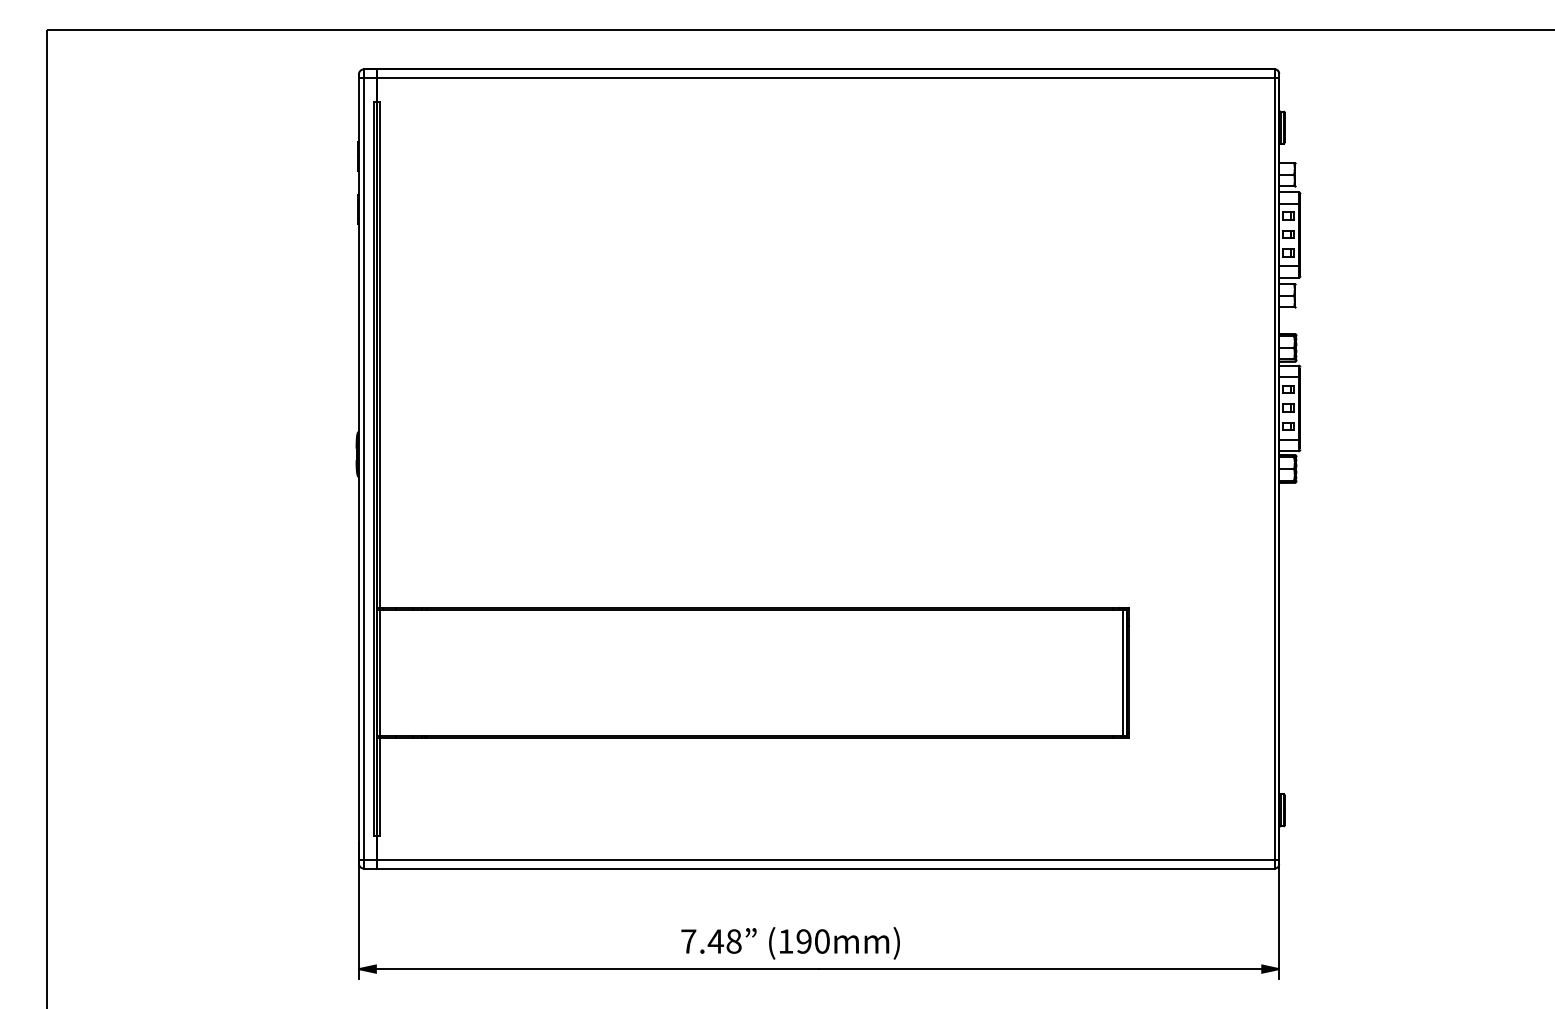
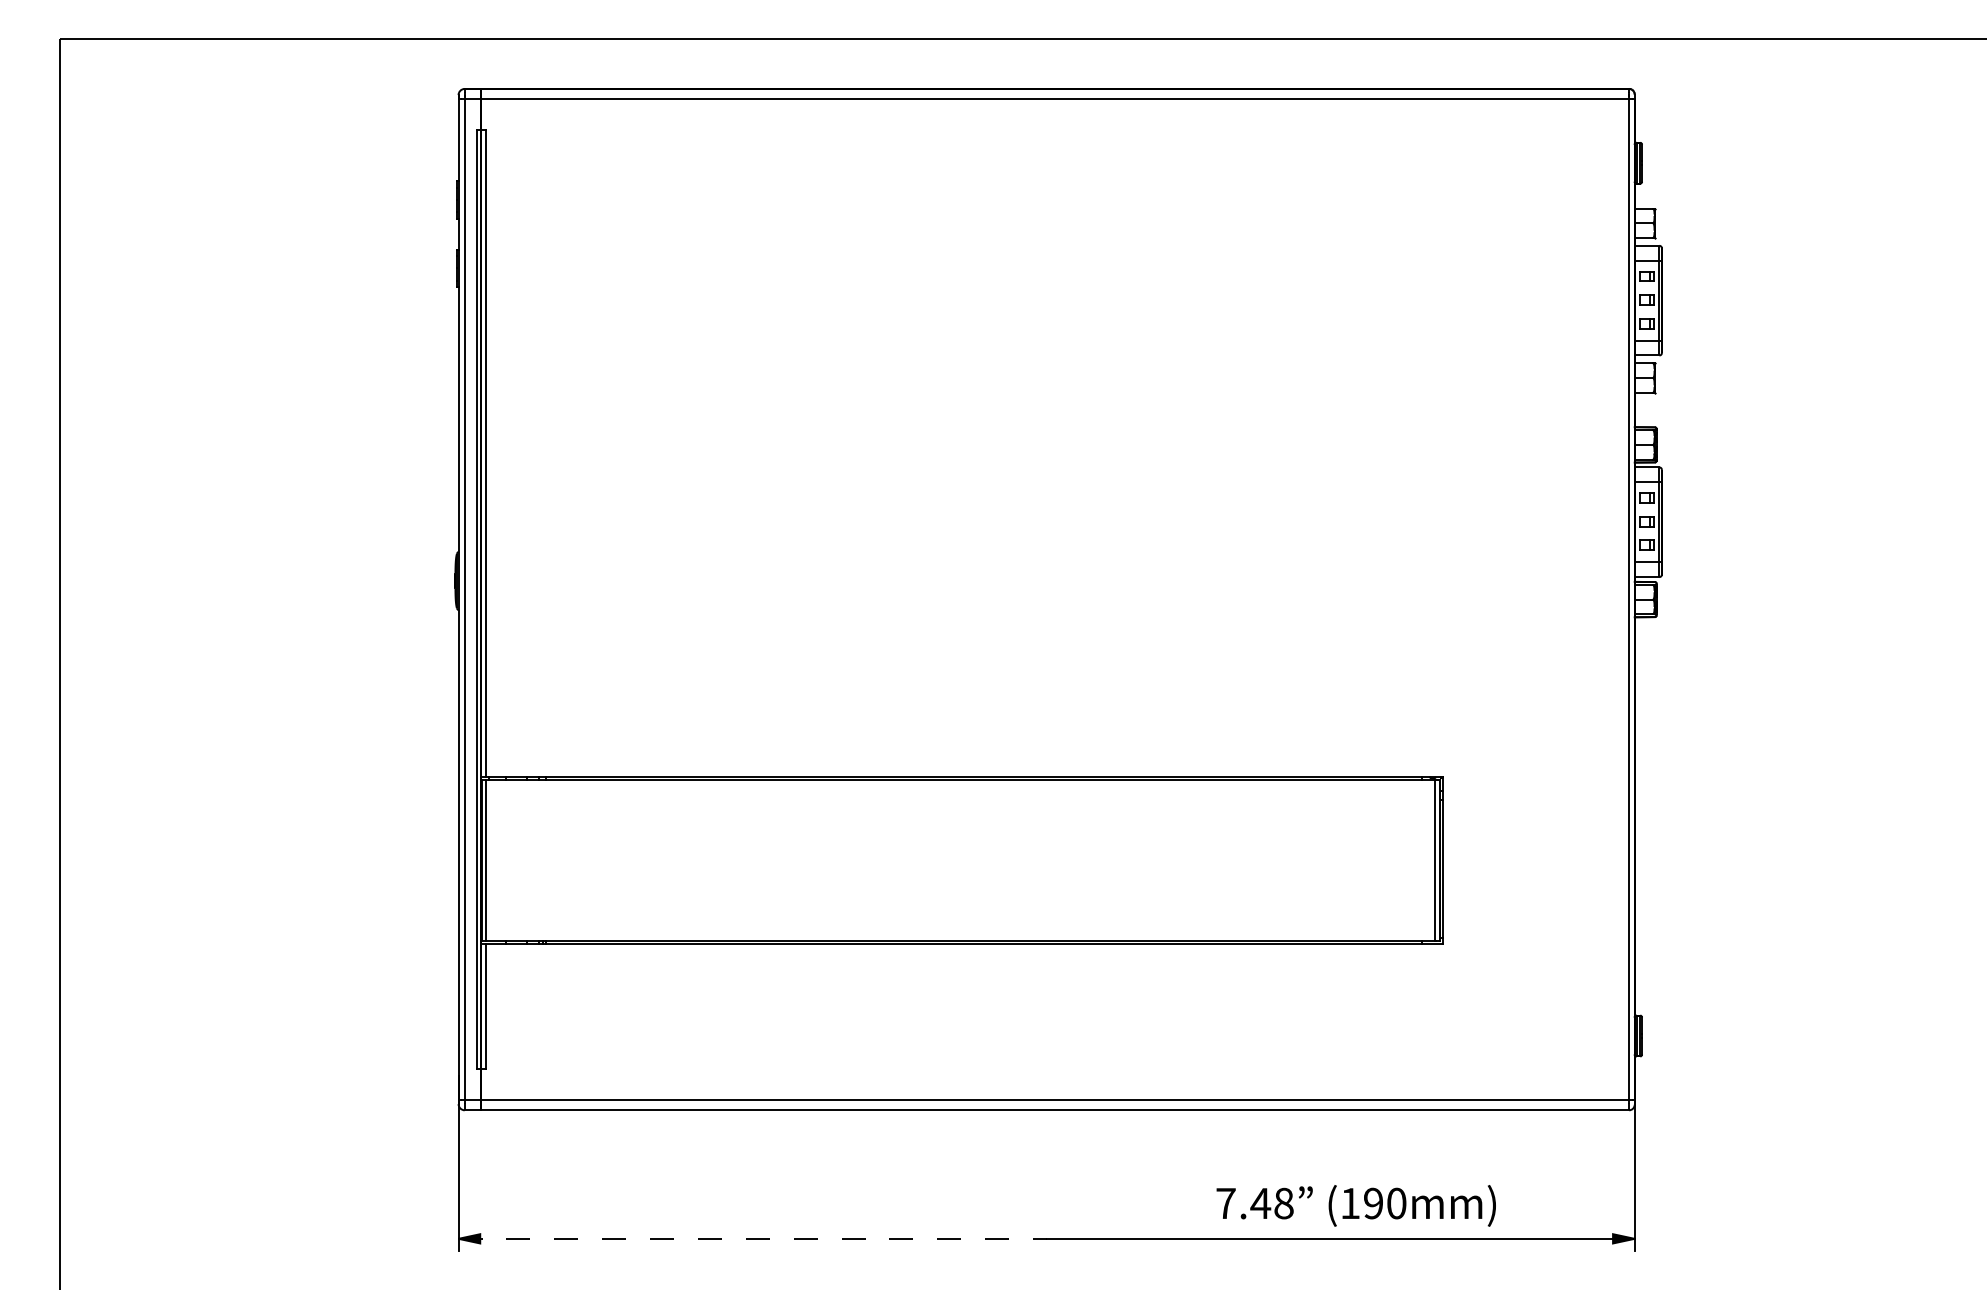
text: (790, 943) -> (1355, 1205), moved
line: (589, 968) -> (753, 1238), solid -> dashed

